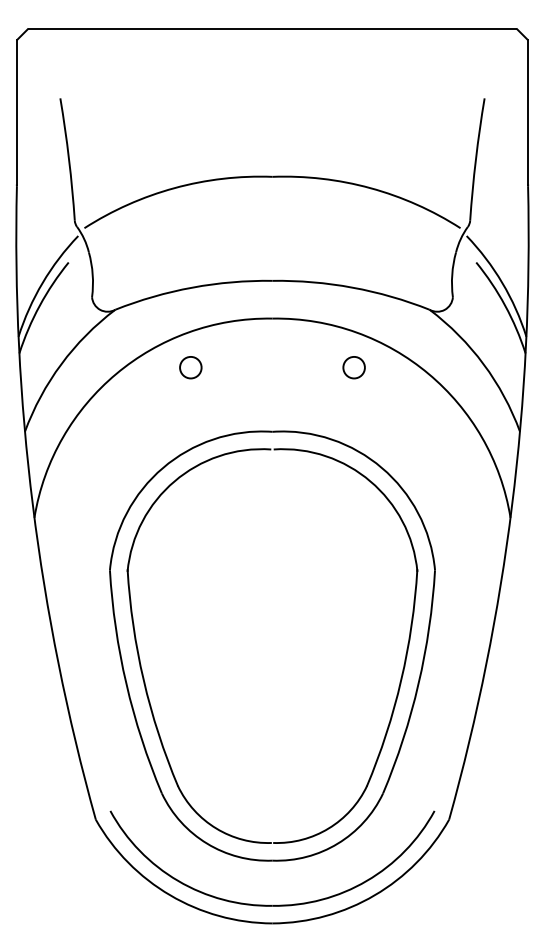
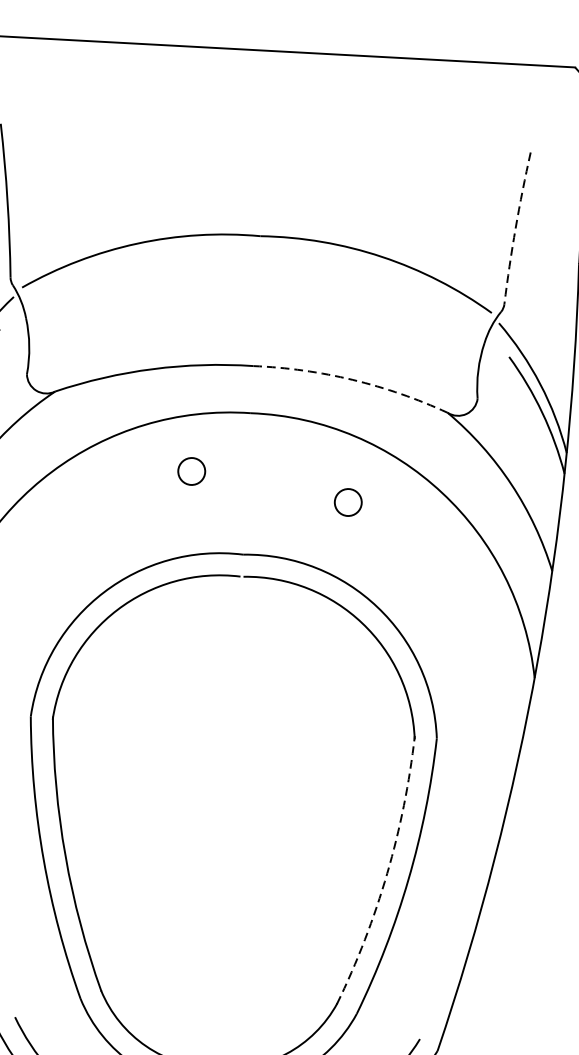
arc: (475, 159) -> (515, 228), solid -> dashed
arc: (352, 287) -> (352, 379), solid -> dashed
circle: (190, 367) -> (191, 471), moved
circle: (353, 367) -> (347, 502), moved
arc: (401, 680) -> (387, 873), solid -> dashed

